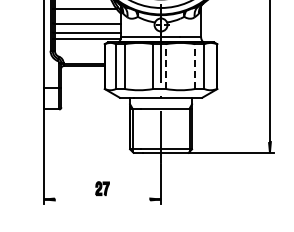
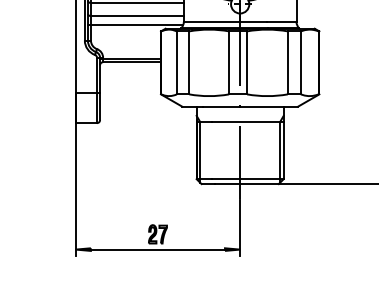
line: (166, 66) -> (247, 62), dashed -> solid
line: (194, 66) -> (287, 62), dashed -> solid
line: (102, 199) -> (157, 249), added

